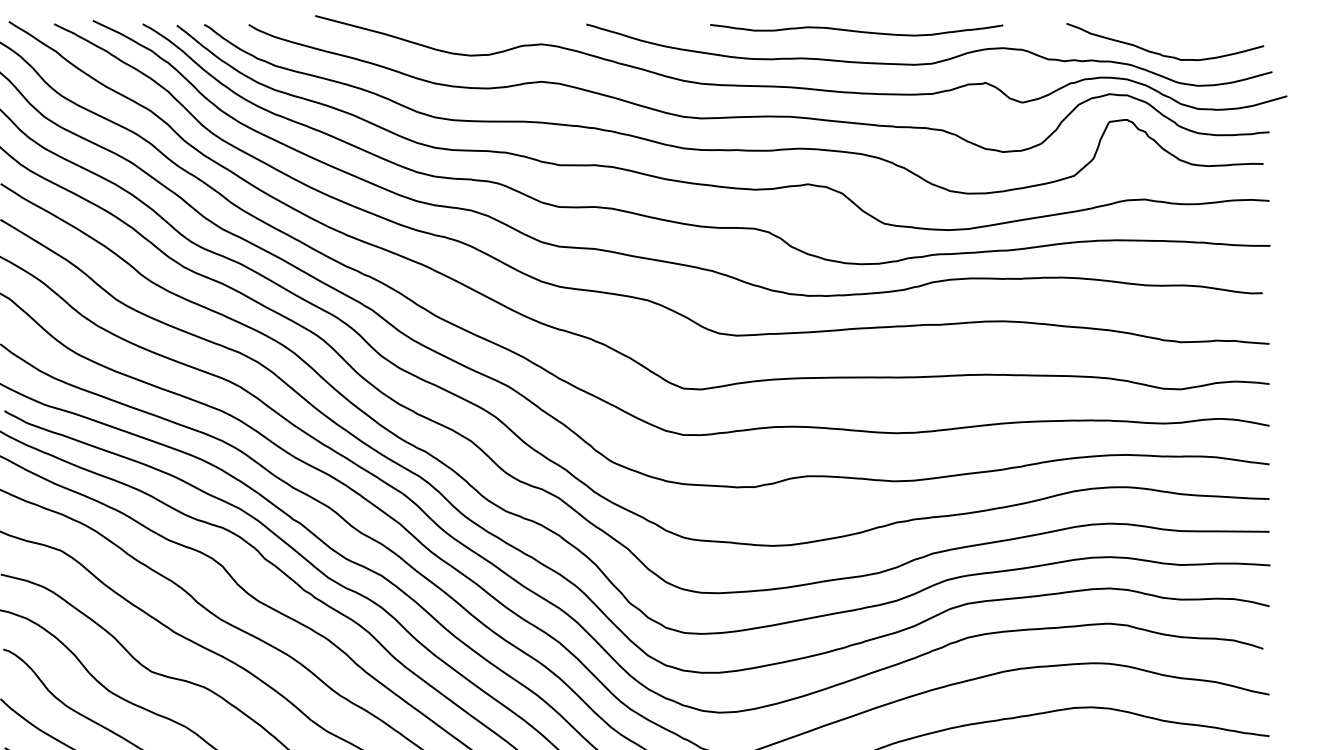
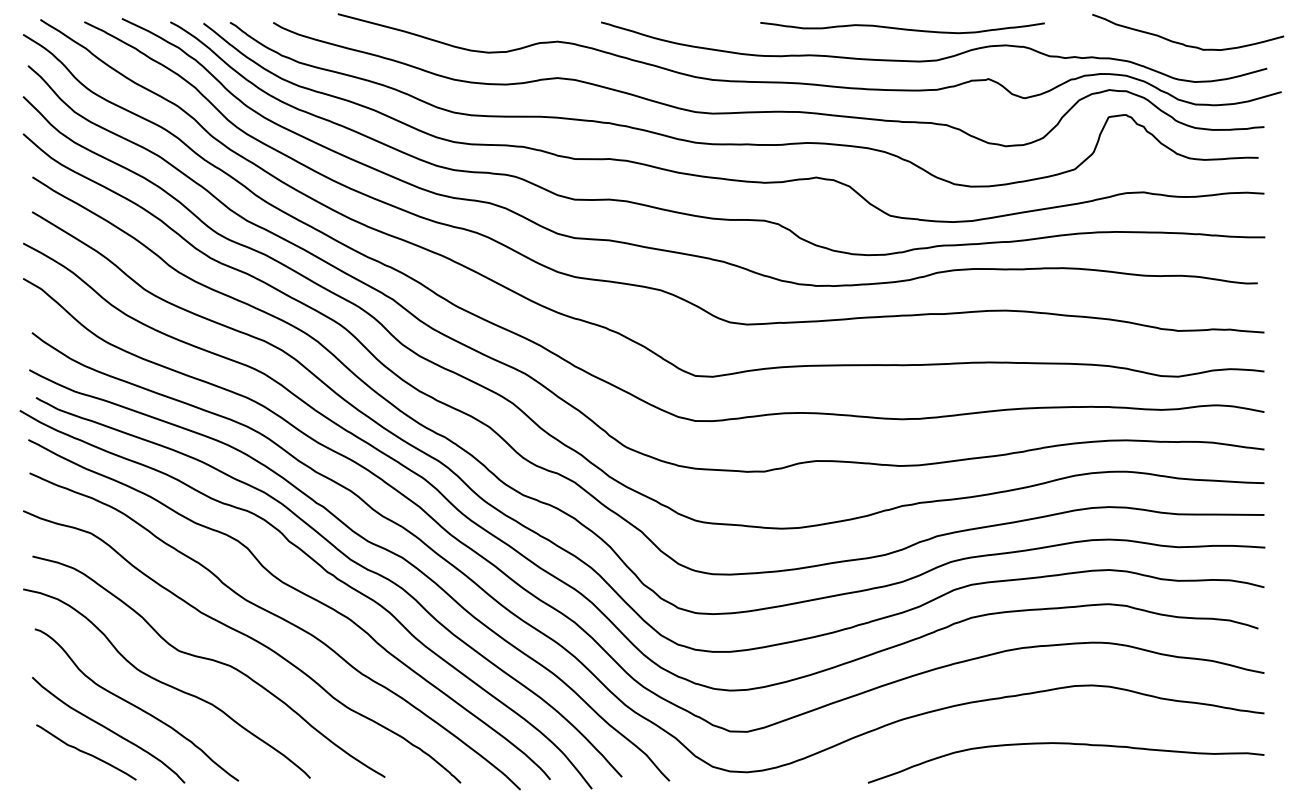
curve: (856, 30) -> (902, 28), moved
curve: (1160, 53) -> (1183, 43), moved

